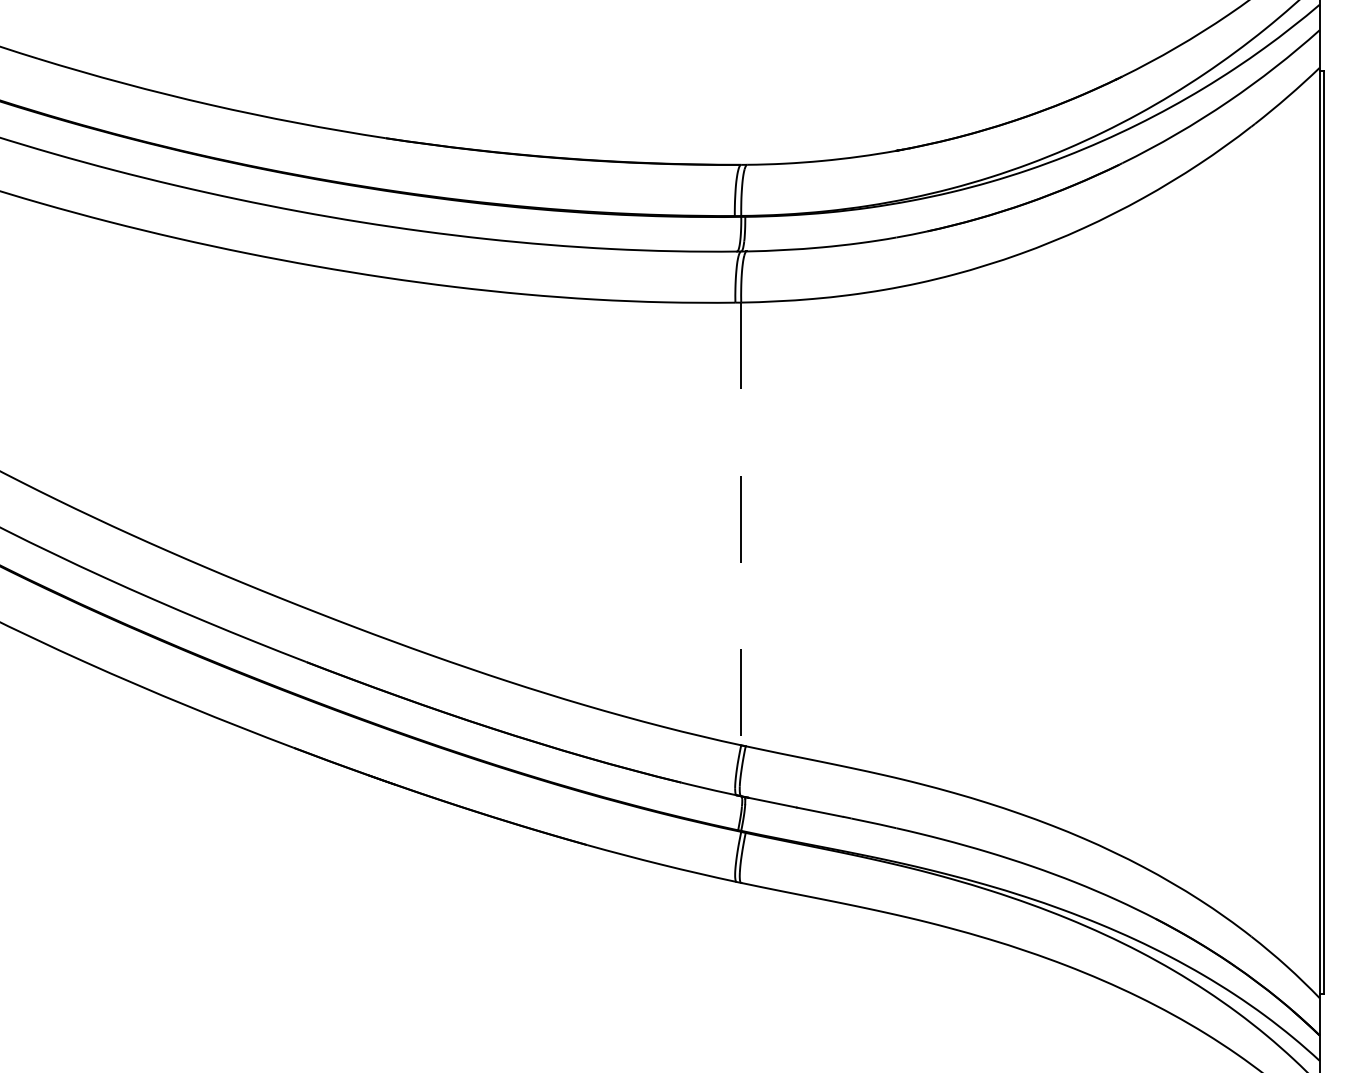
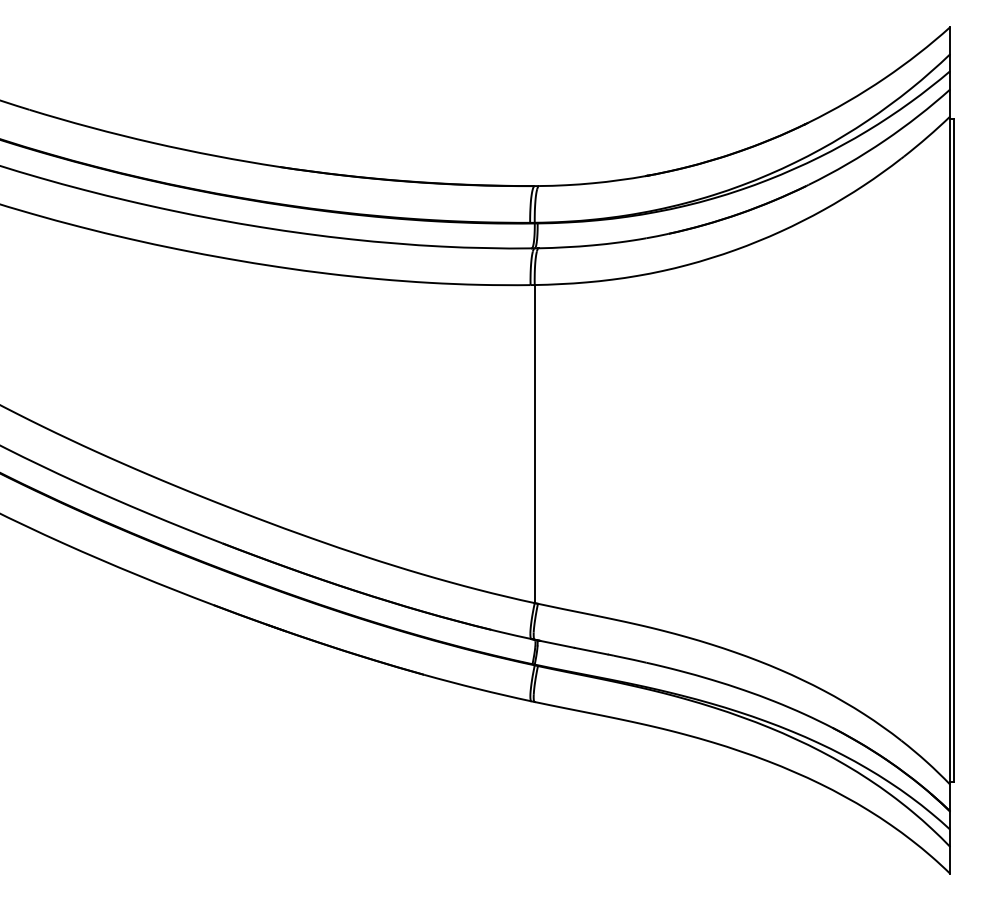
line: (740, 524) -> (534, 444), dashed -> solid

